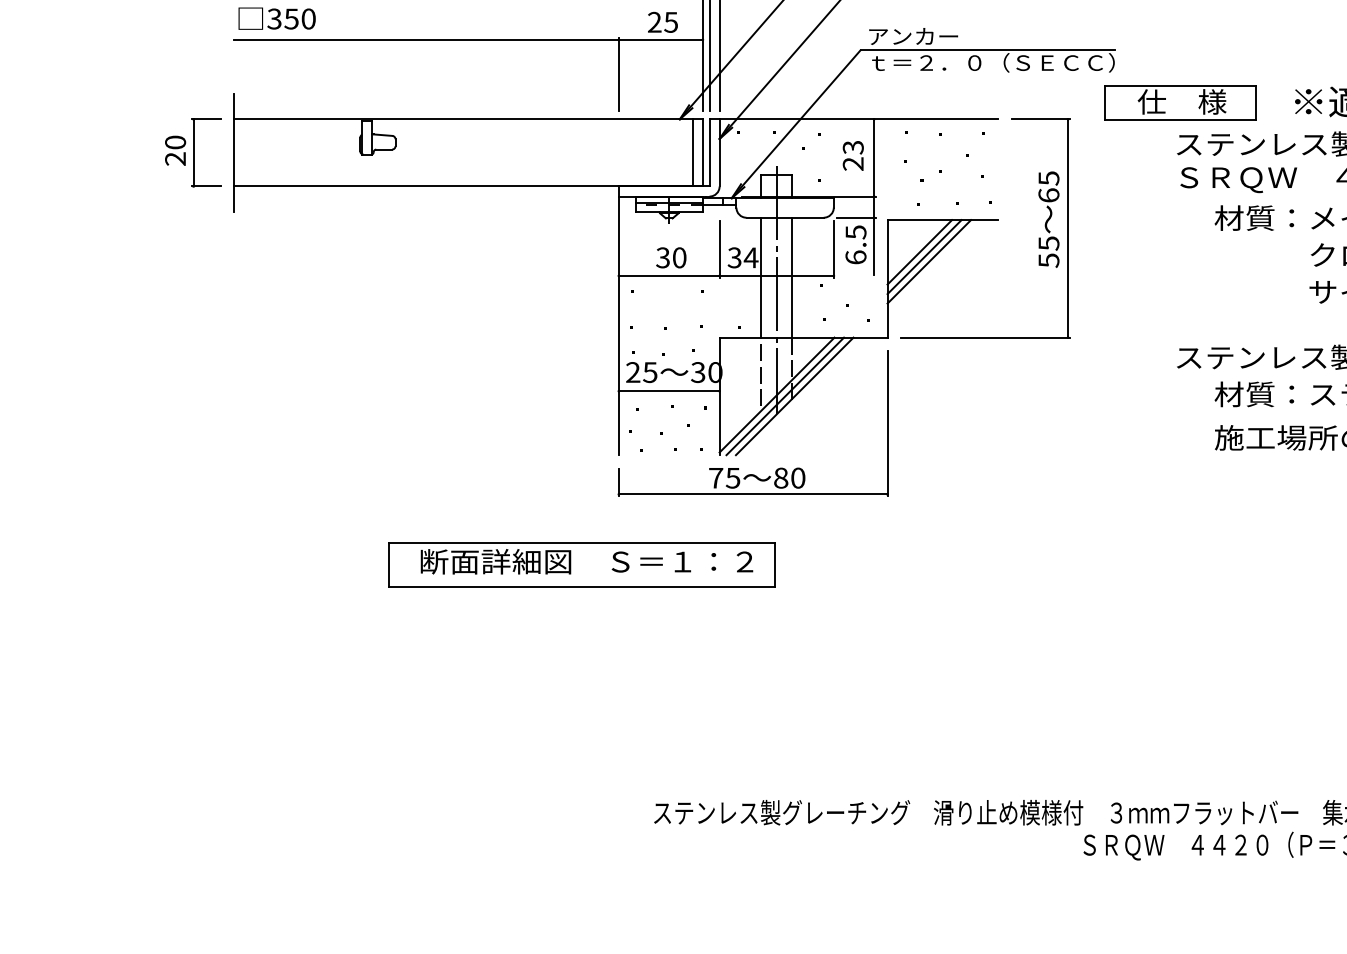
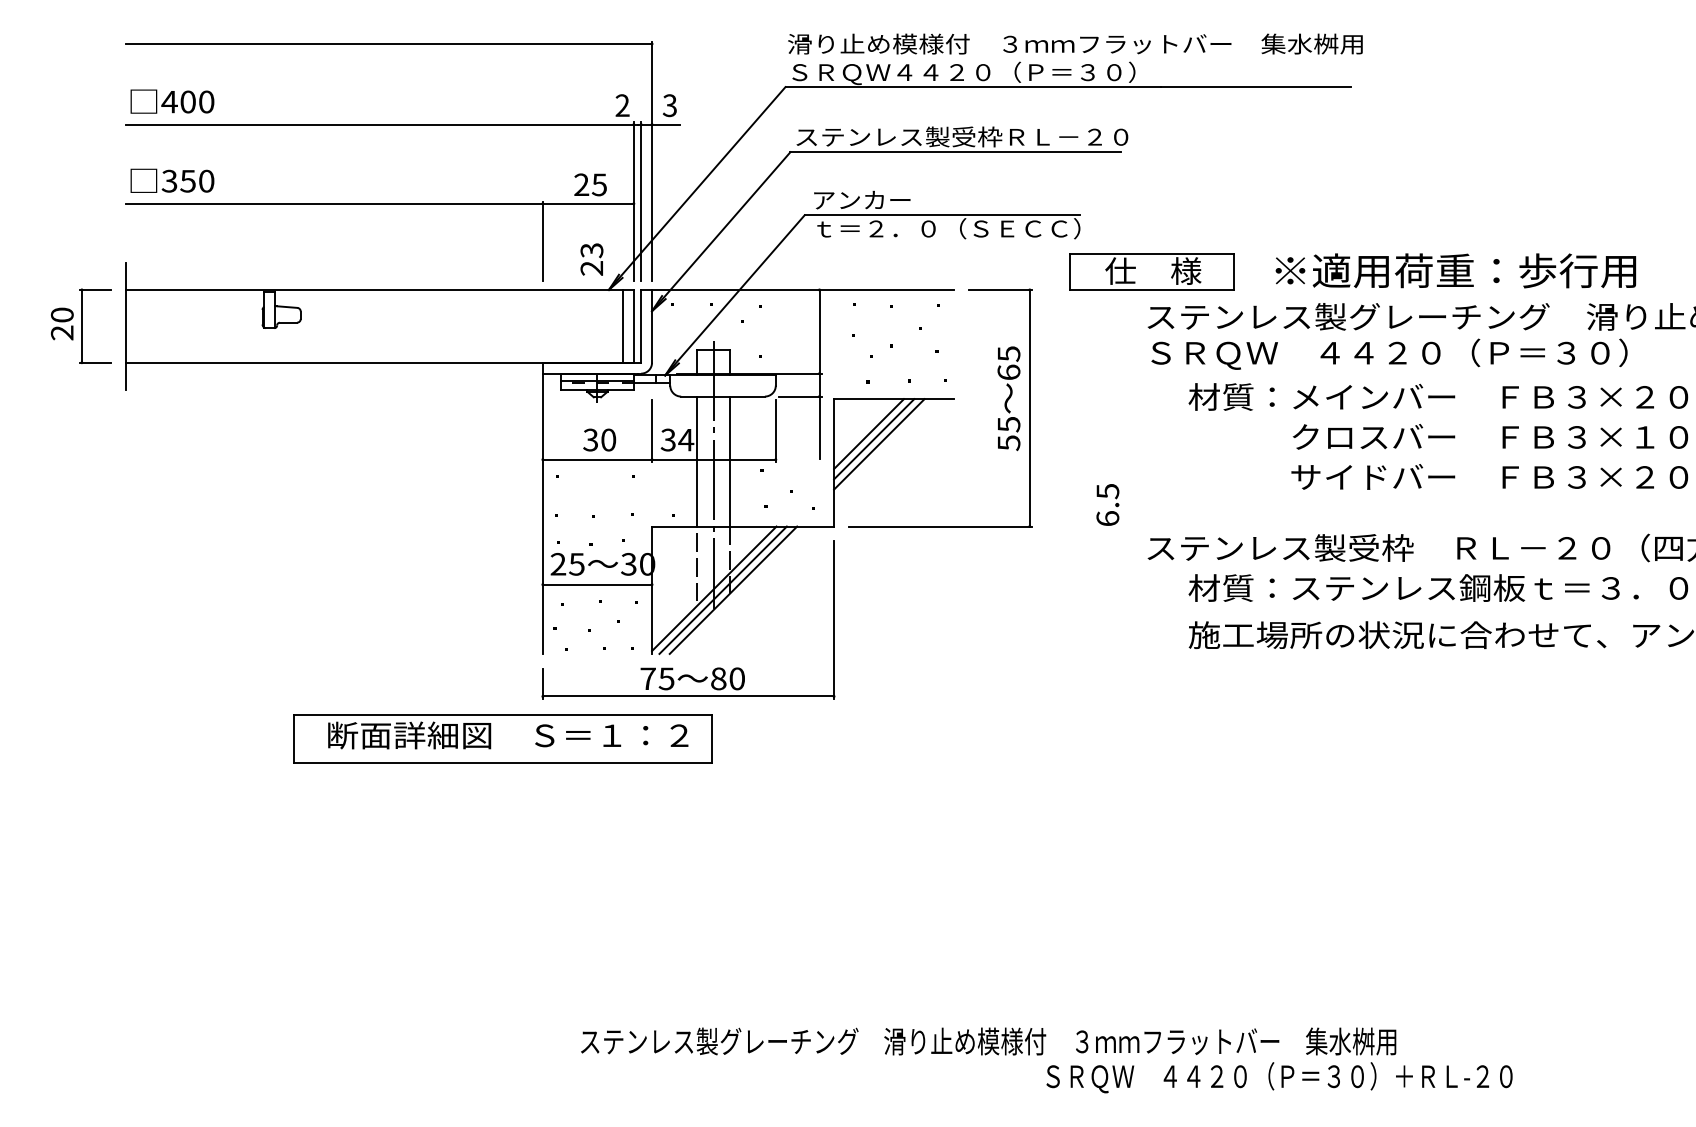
text: (852, 155) -> (591, 259), moved
text: (855, 244) -> (1107, 504), moved
part: (581, 564) -> (502, 738), moved

